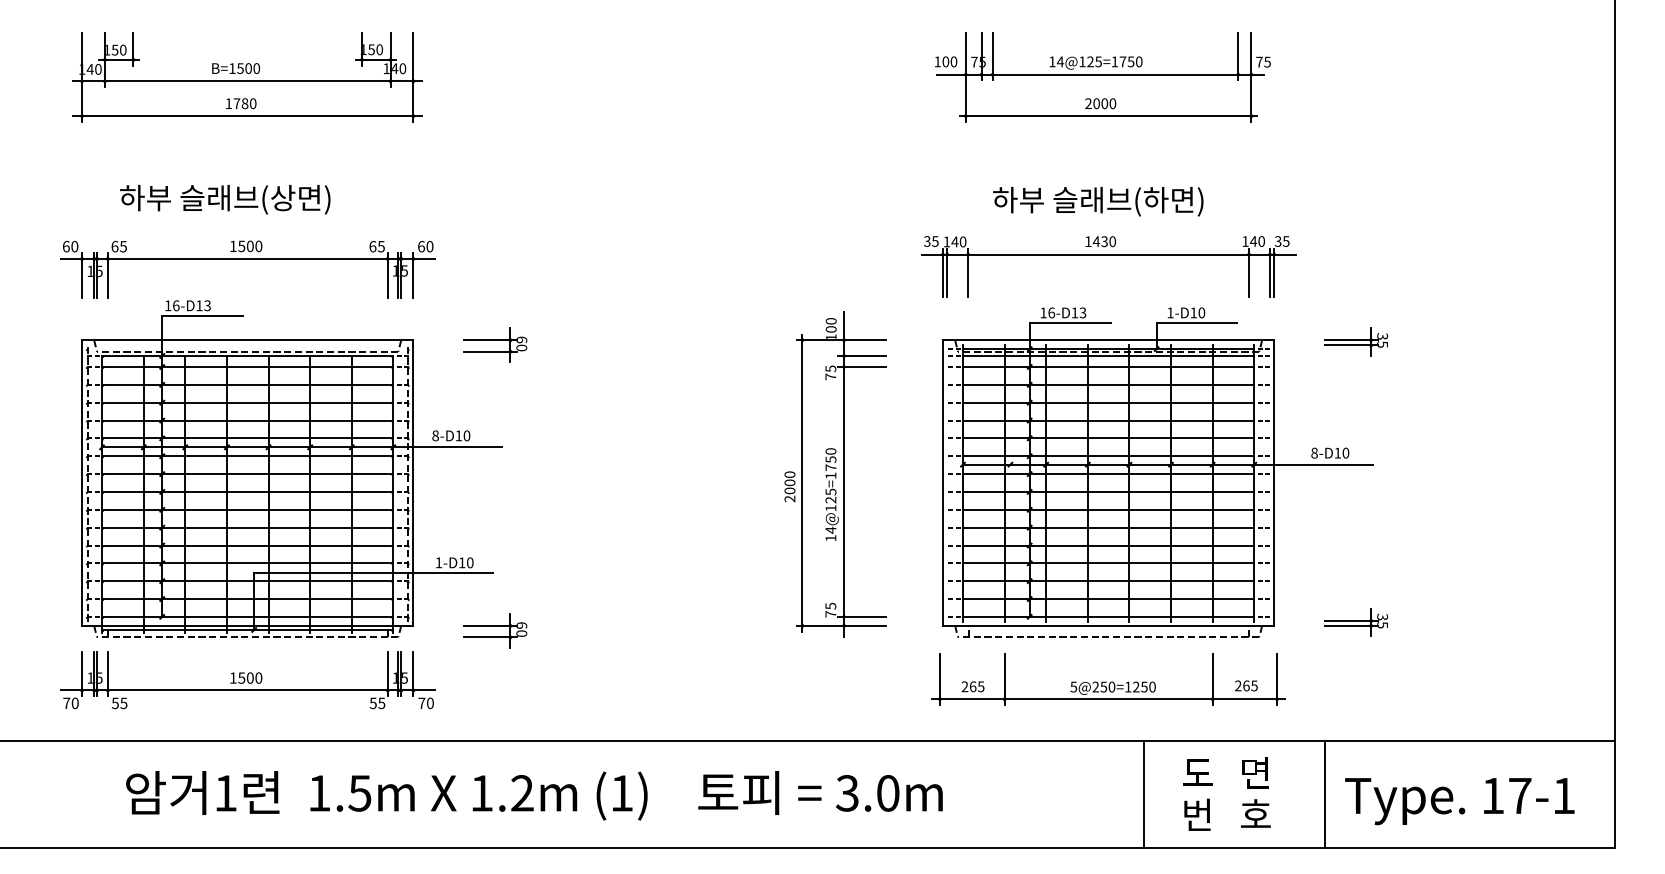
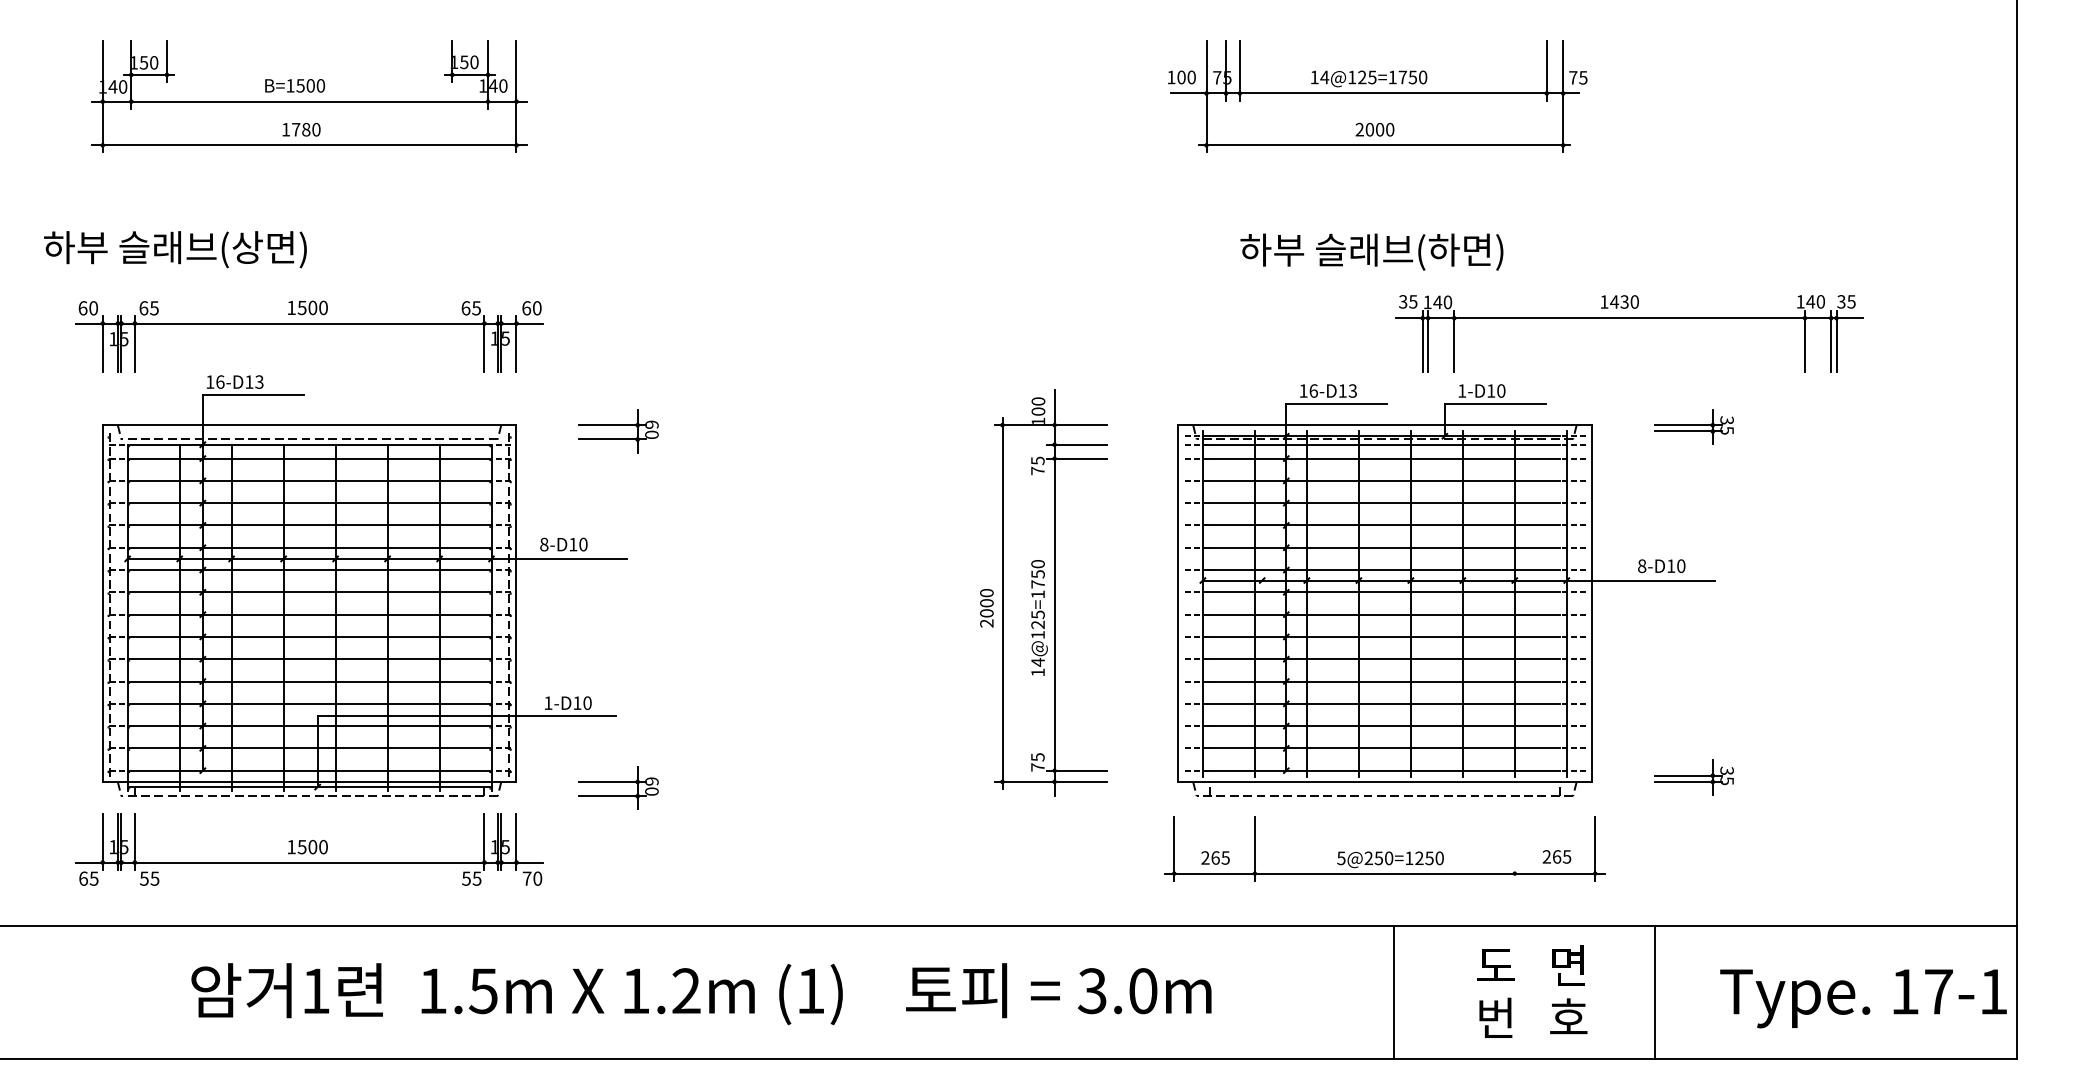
text: (225, 199) -> (175, 249), moved
part: (1108, 255) -> (1629, 319), moved
line: (1212, 679) -> (1514, 848), removed
text: (70, 703) -> (88, 878), 70 -> 65
line: (1143, 793) -> (1393, 991), moved
text: (534, 795) -> (701, 993), moved
text: (1459, 801) -> (1863, 998), moved

